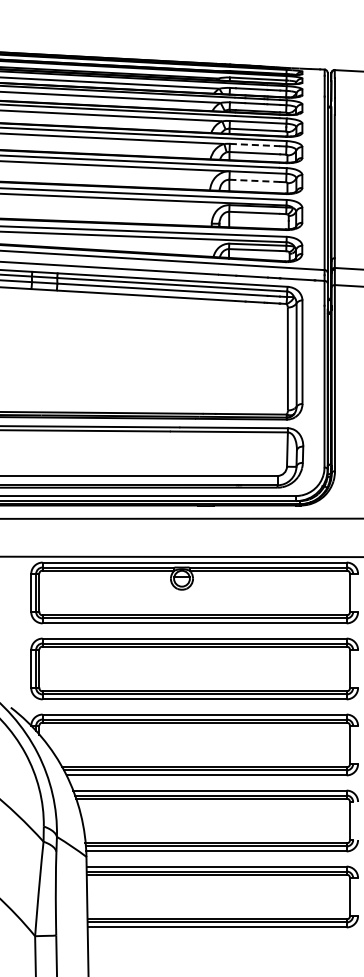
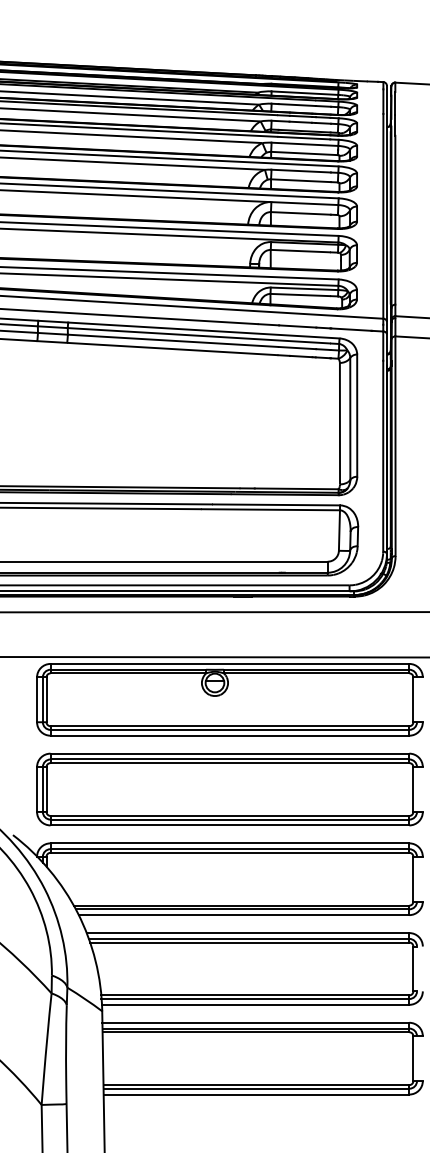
line: (255, 145) -> (301, 171), dashed -> solid
line: (255, 180) -> (301, 212), dashed -> solid

